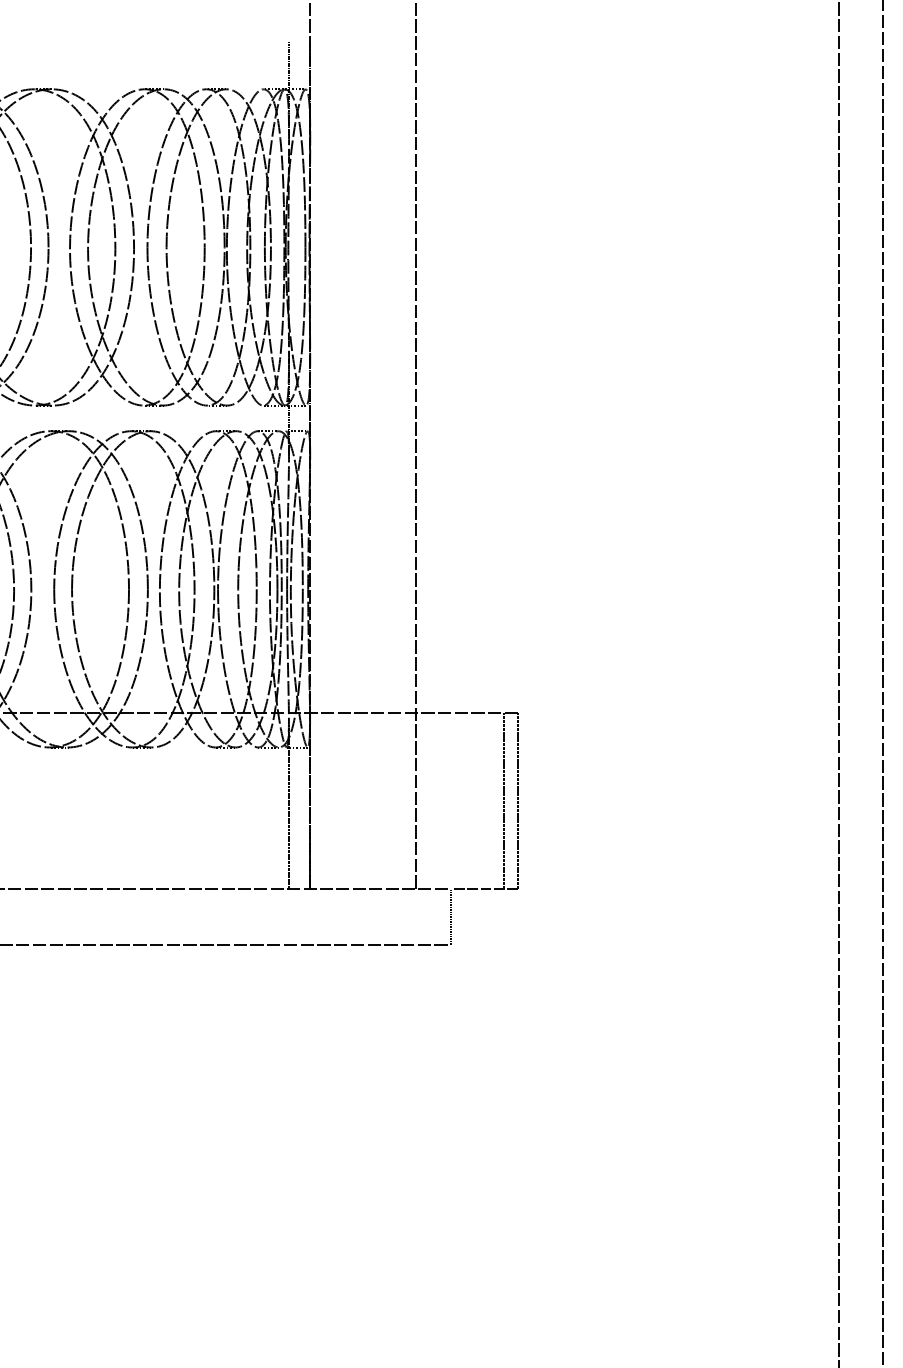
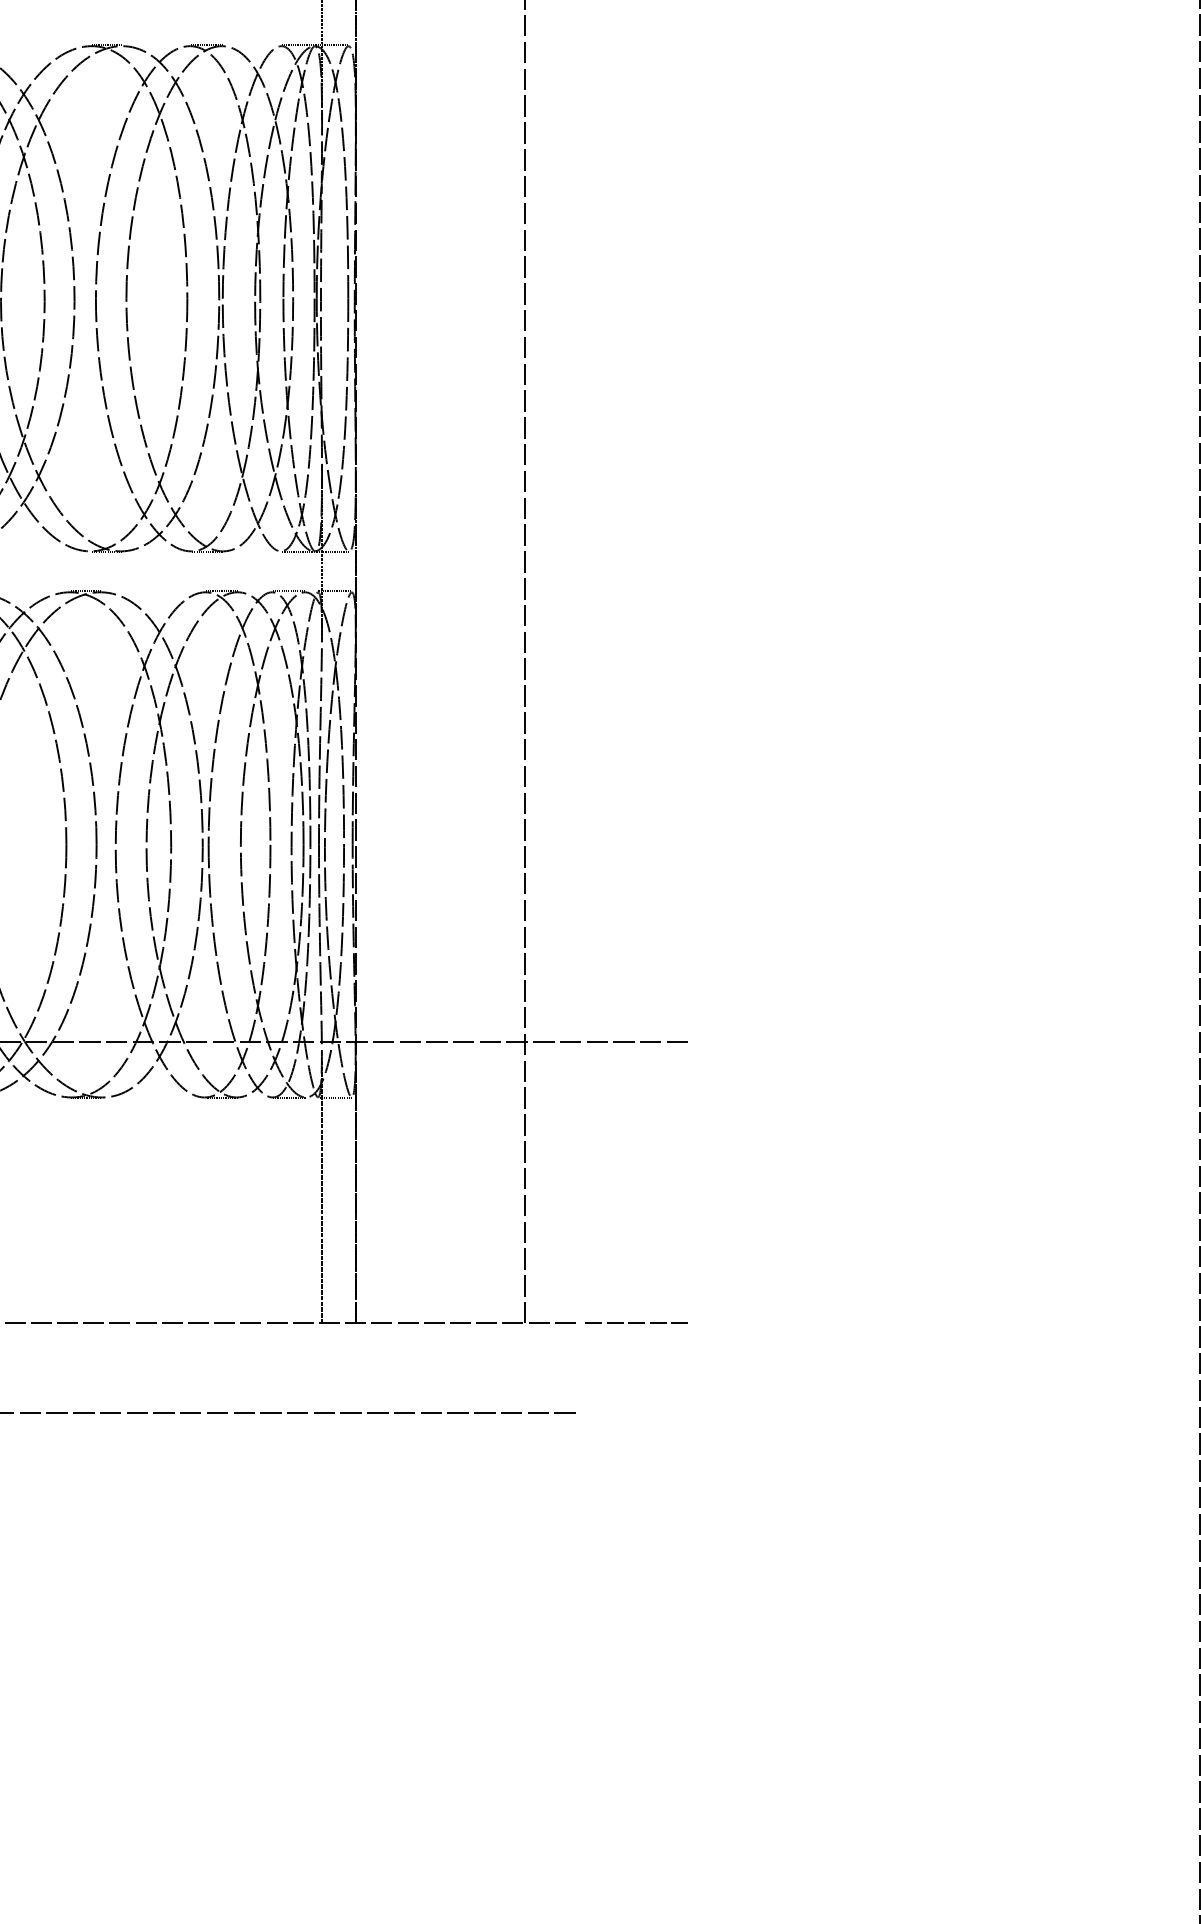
line: (504, 800) -> (666, 1182), removed
line: (518, 800) -> (688, 1182), removed
line: (451, 916) -> (581, 1367), removed

